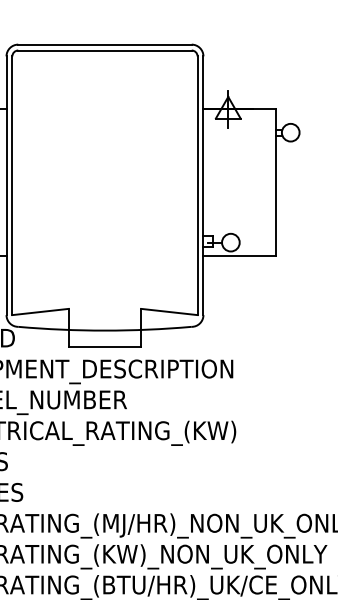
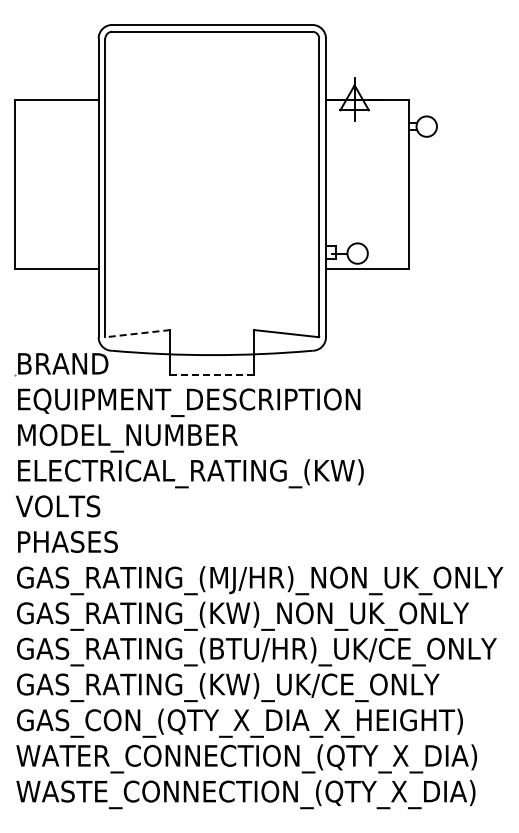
line: (40, 311) -> (137, 333), solid -> dashed
line: (105, 347) -> (212, 374), solid -> dashed

